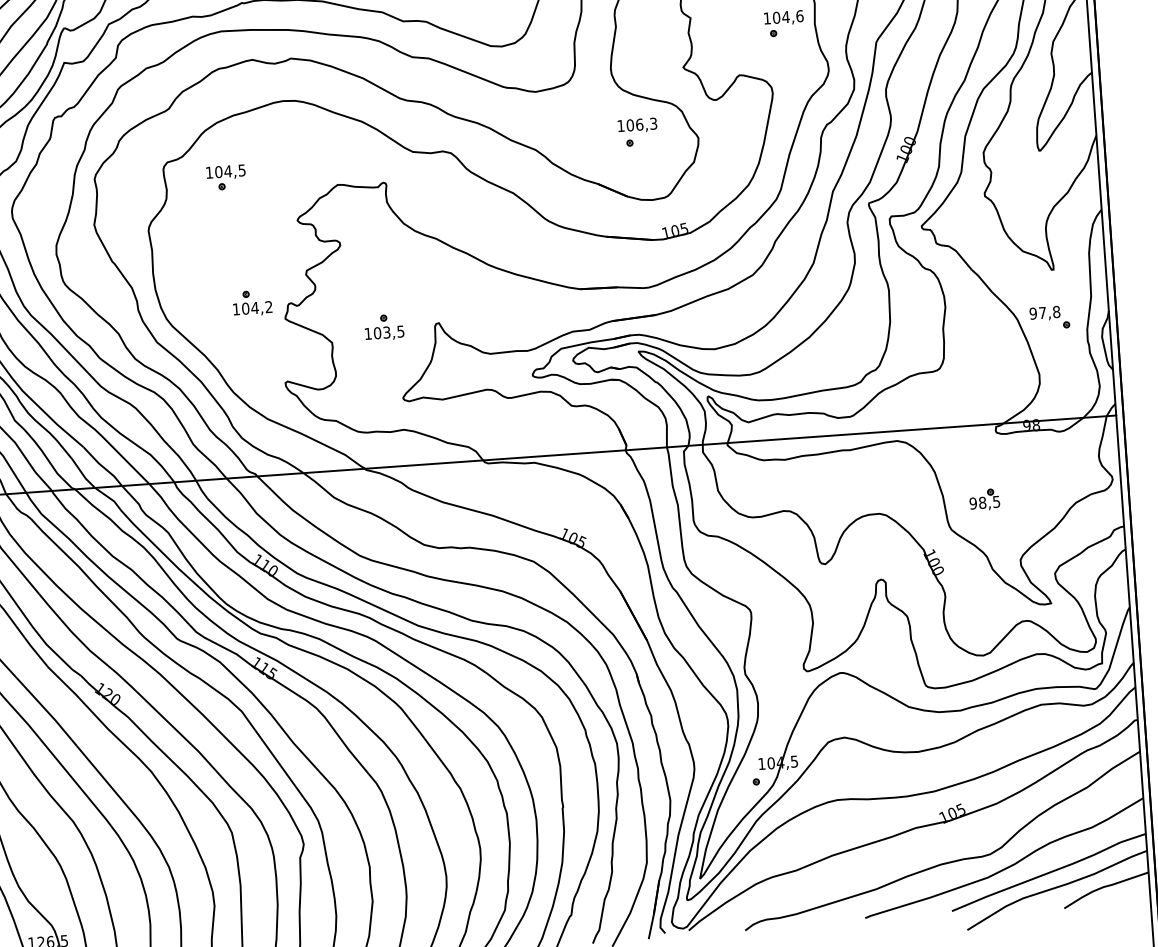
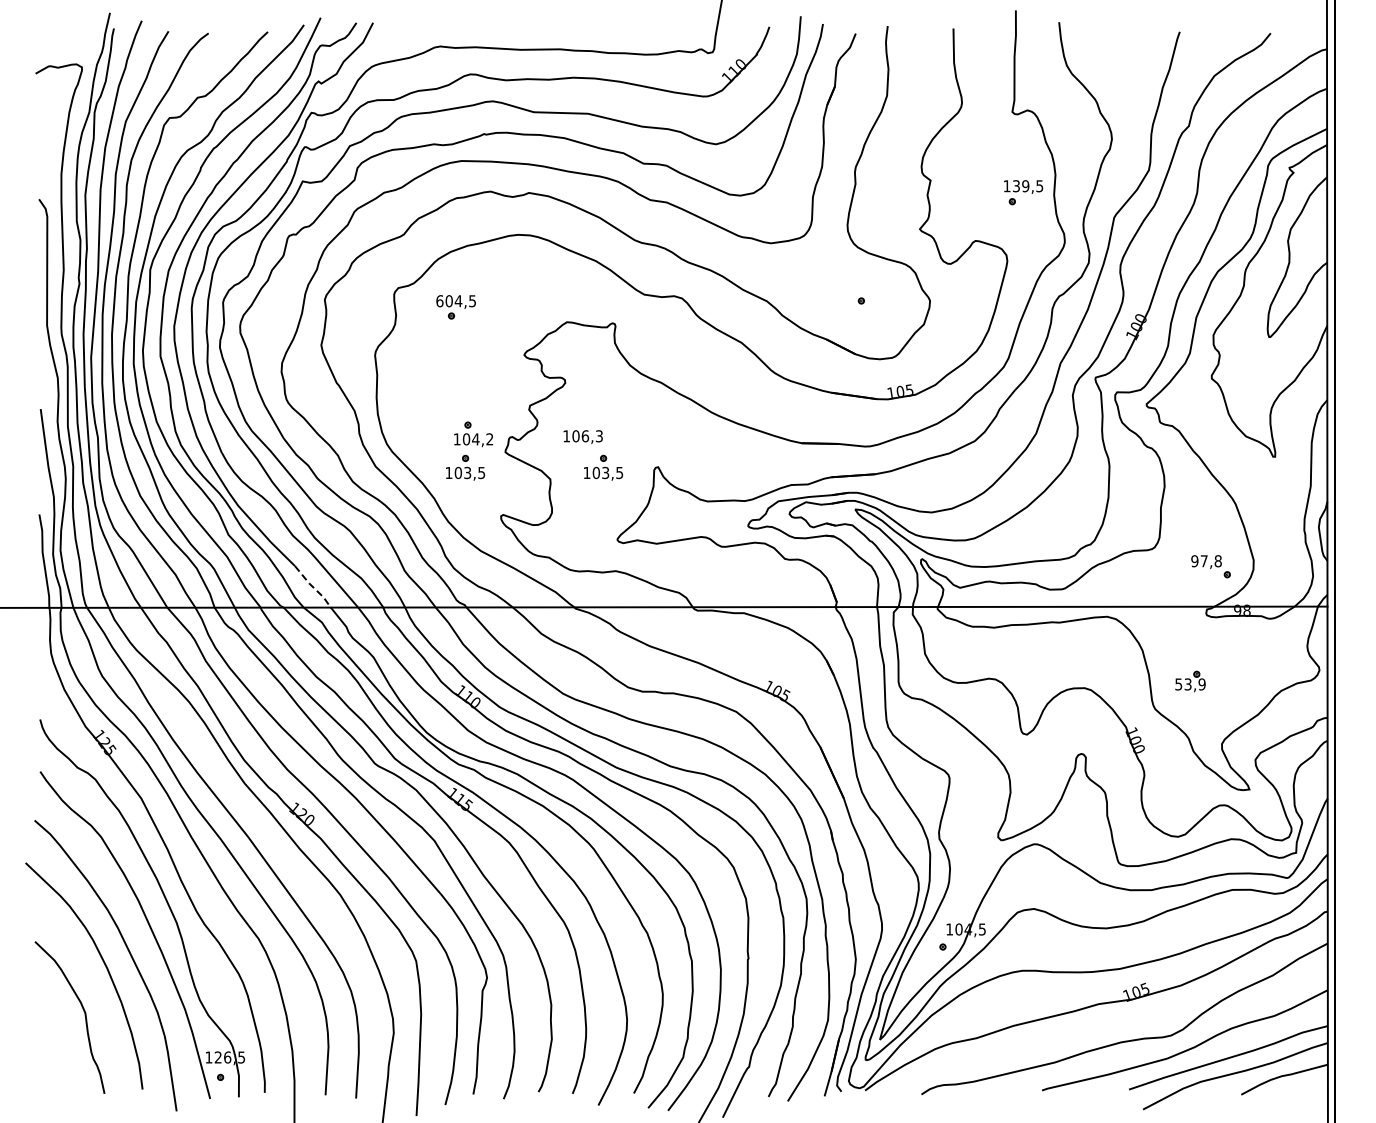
text: (787, 17) -> (1027, 186), 104,6 -> 139,5
text: (636, 125) -> (582, 436), moved
text: (209, 173) -> (439, 301), 104,5 -> 604,5
part: (1049, 317) -> (1210, 566), moved
part: (246, 336) -> (465, 467), added
line: (103, 467) -> (313, 587), solid -> dashed
text: (985, 502) -> (1190, 684), 98,5 -> 53,9

